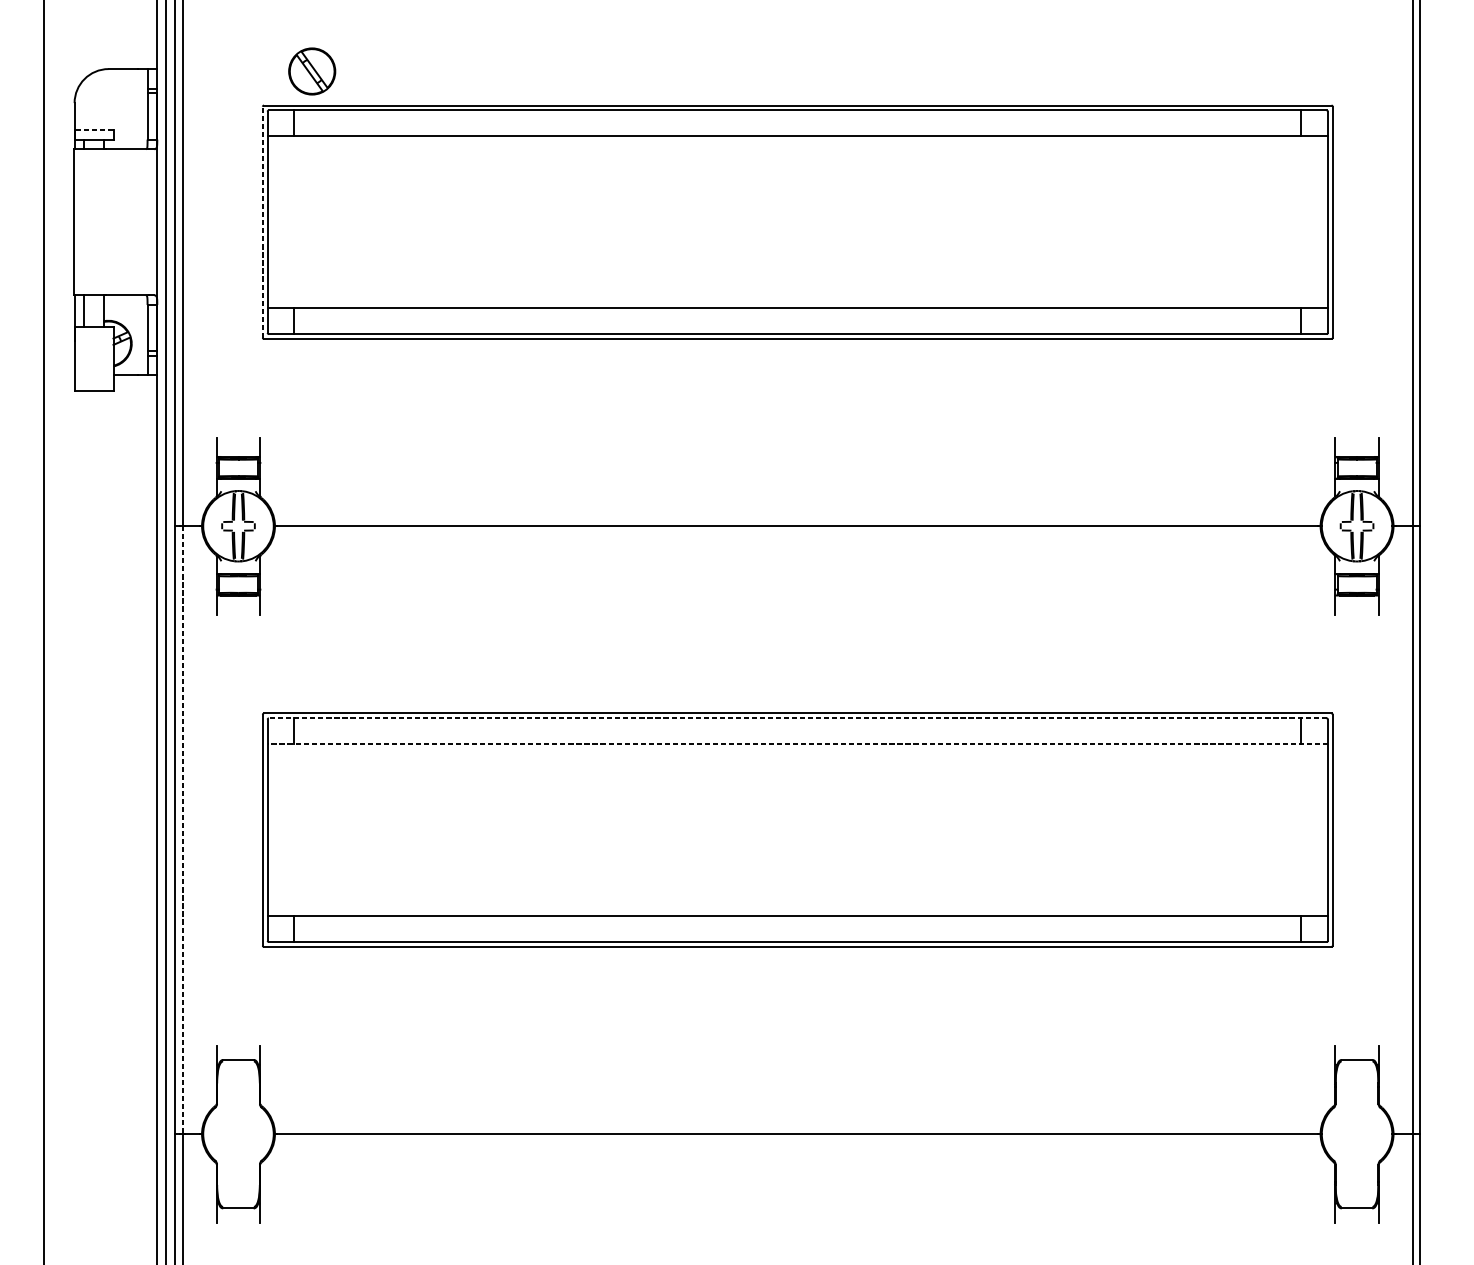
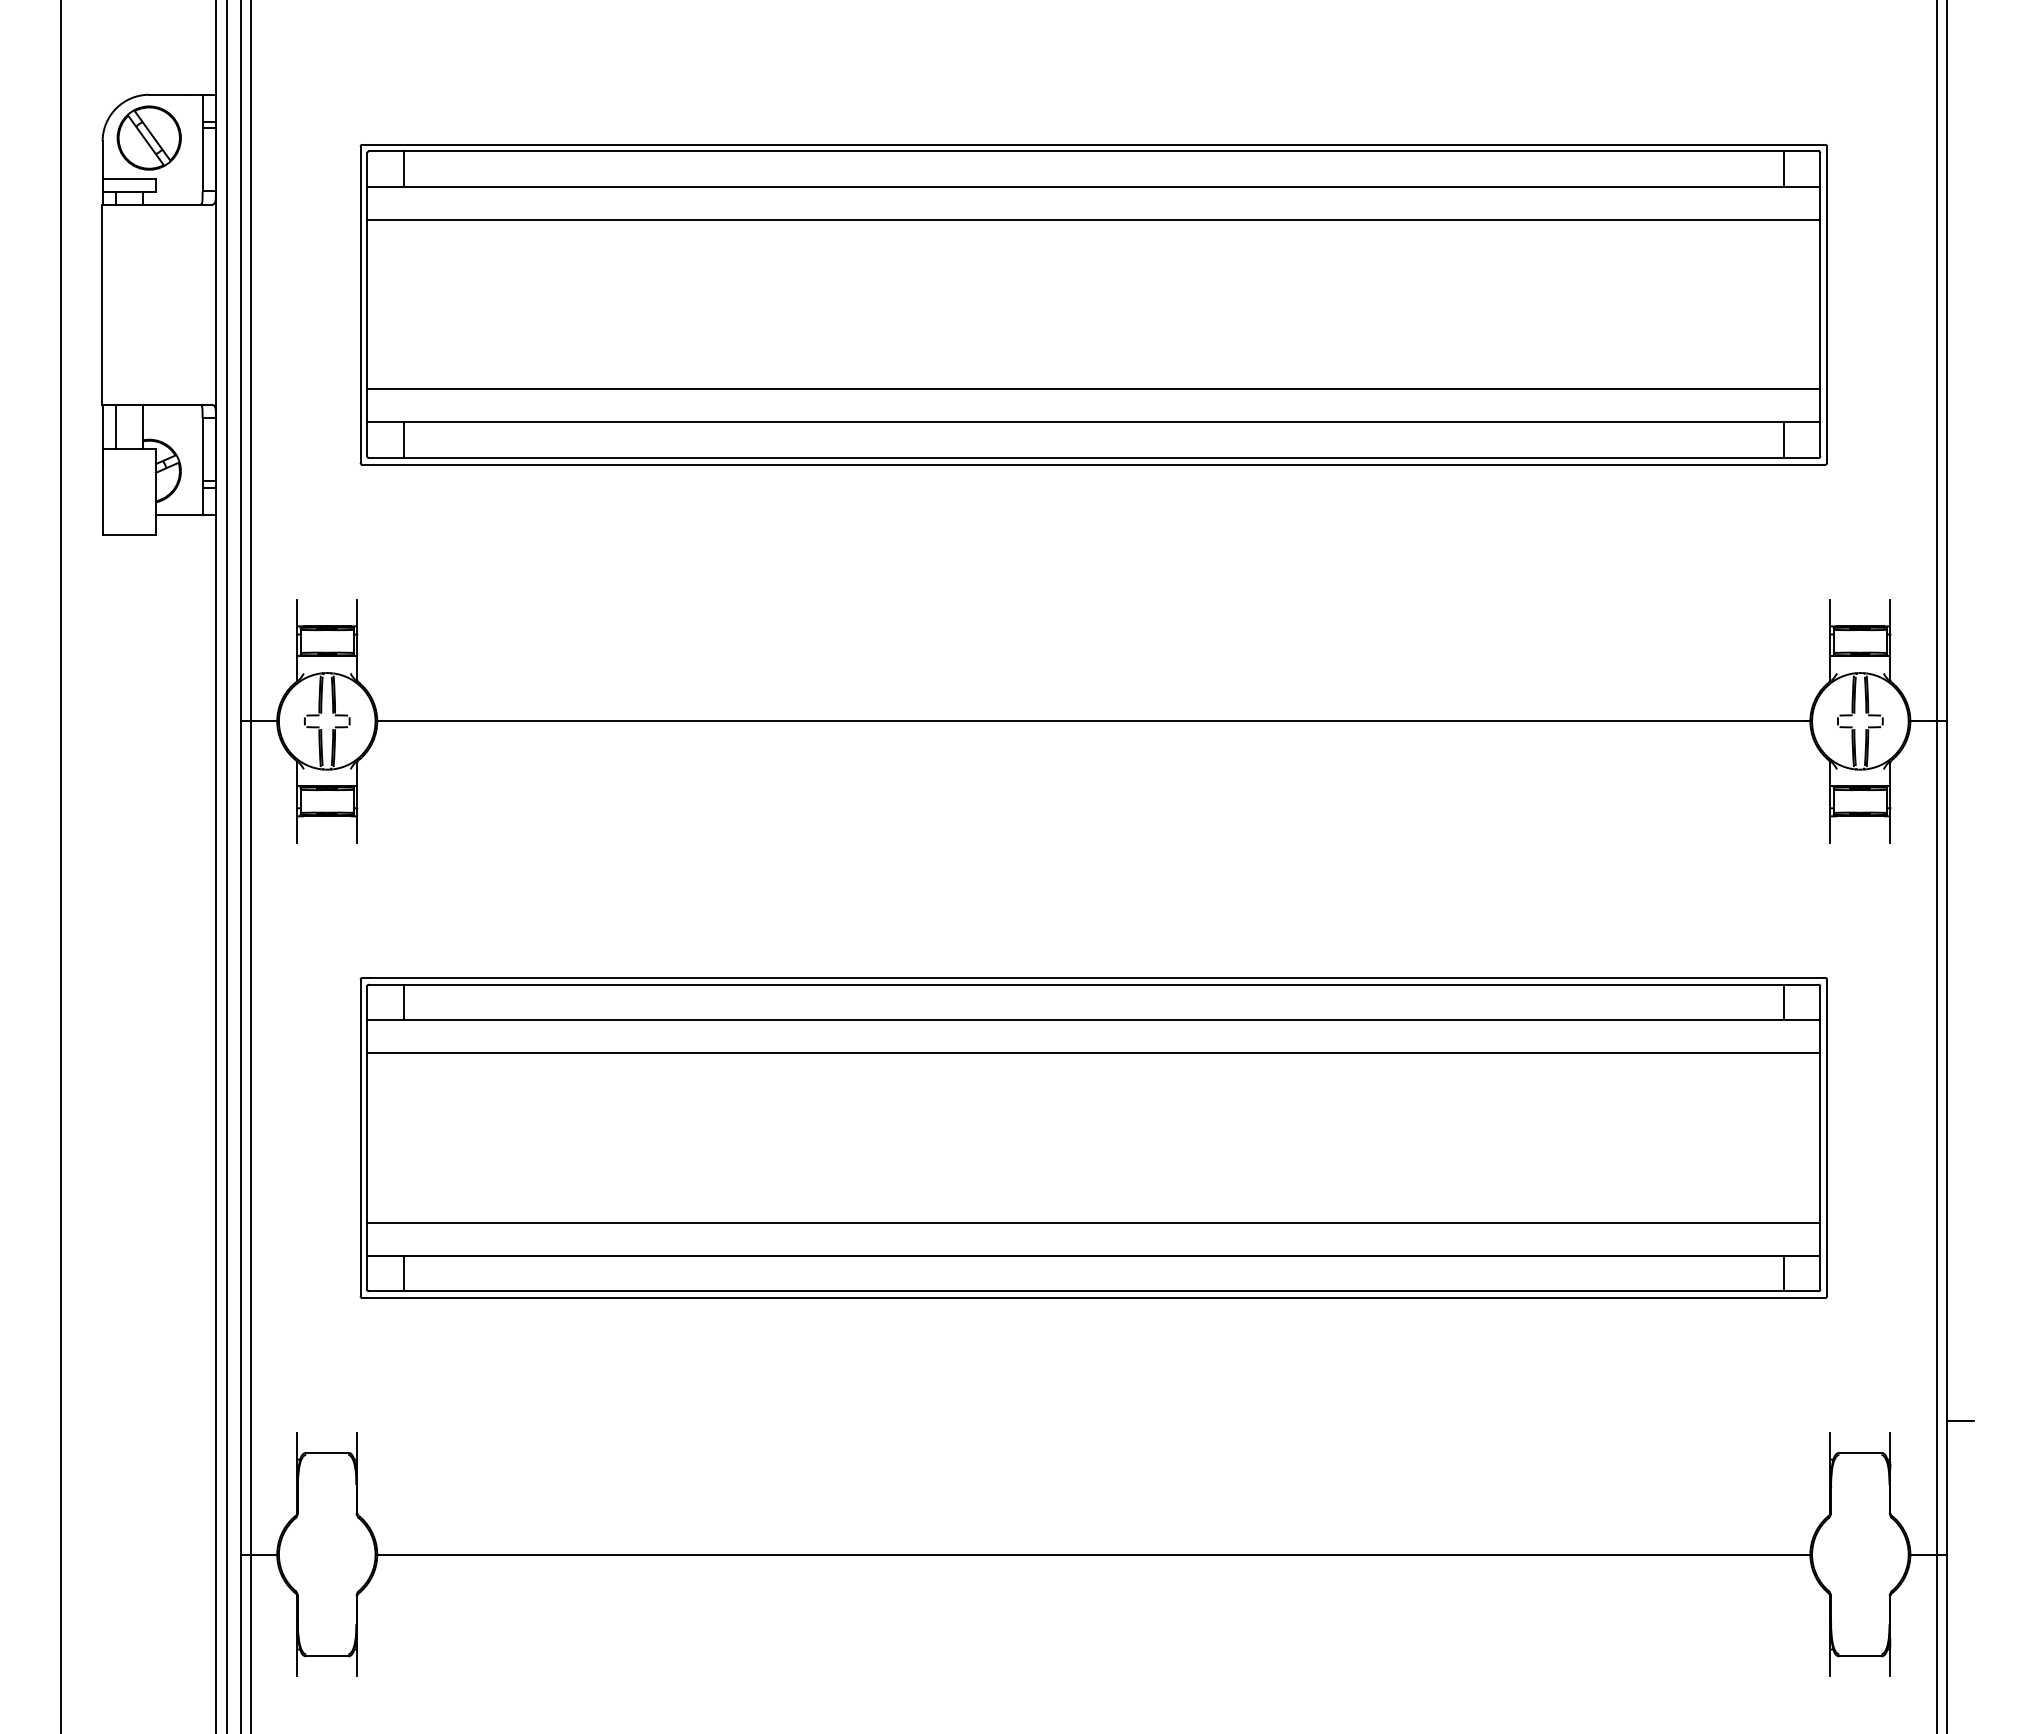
part: (311, 71) -> (148, 137), moved
line: (94, 130) -> (129, 178), dashed -> solid
line: (797, 160) -> (1093, 220), added
line: (262, 222) -> (360, 304), dashed -> solid
line: (797, 284) -> (1093, 389), added
line: (797, 718) -> (1093, 984), dashed -> solid
line: (797, 744) -> (1093, 1020), dashed -> solid
line: (797, 768) -> (1093, 1053), added
line: (182, 829) -> (250, 1137), dashed -> solid
line: (797, 891) -> (1093, 1222), added
line: (1430, 1037) -> (1960, 1421), added

